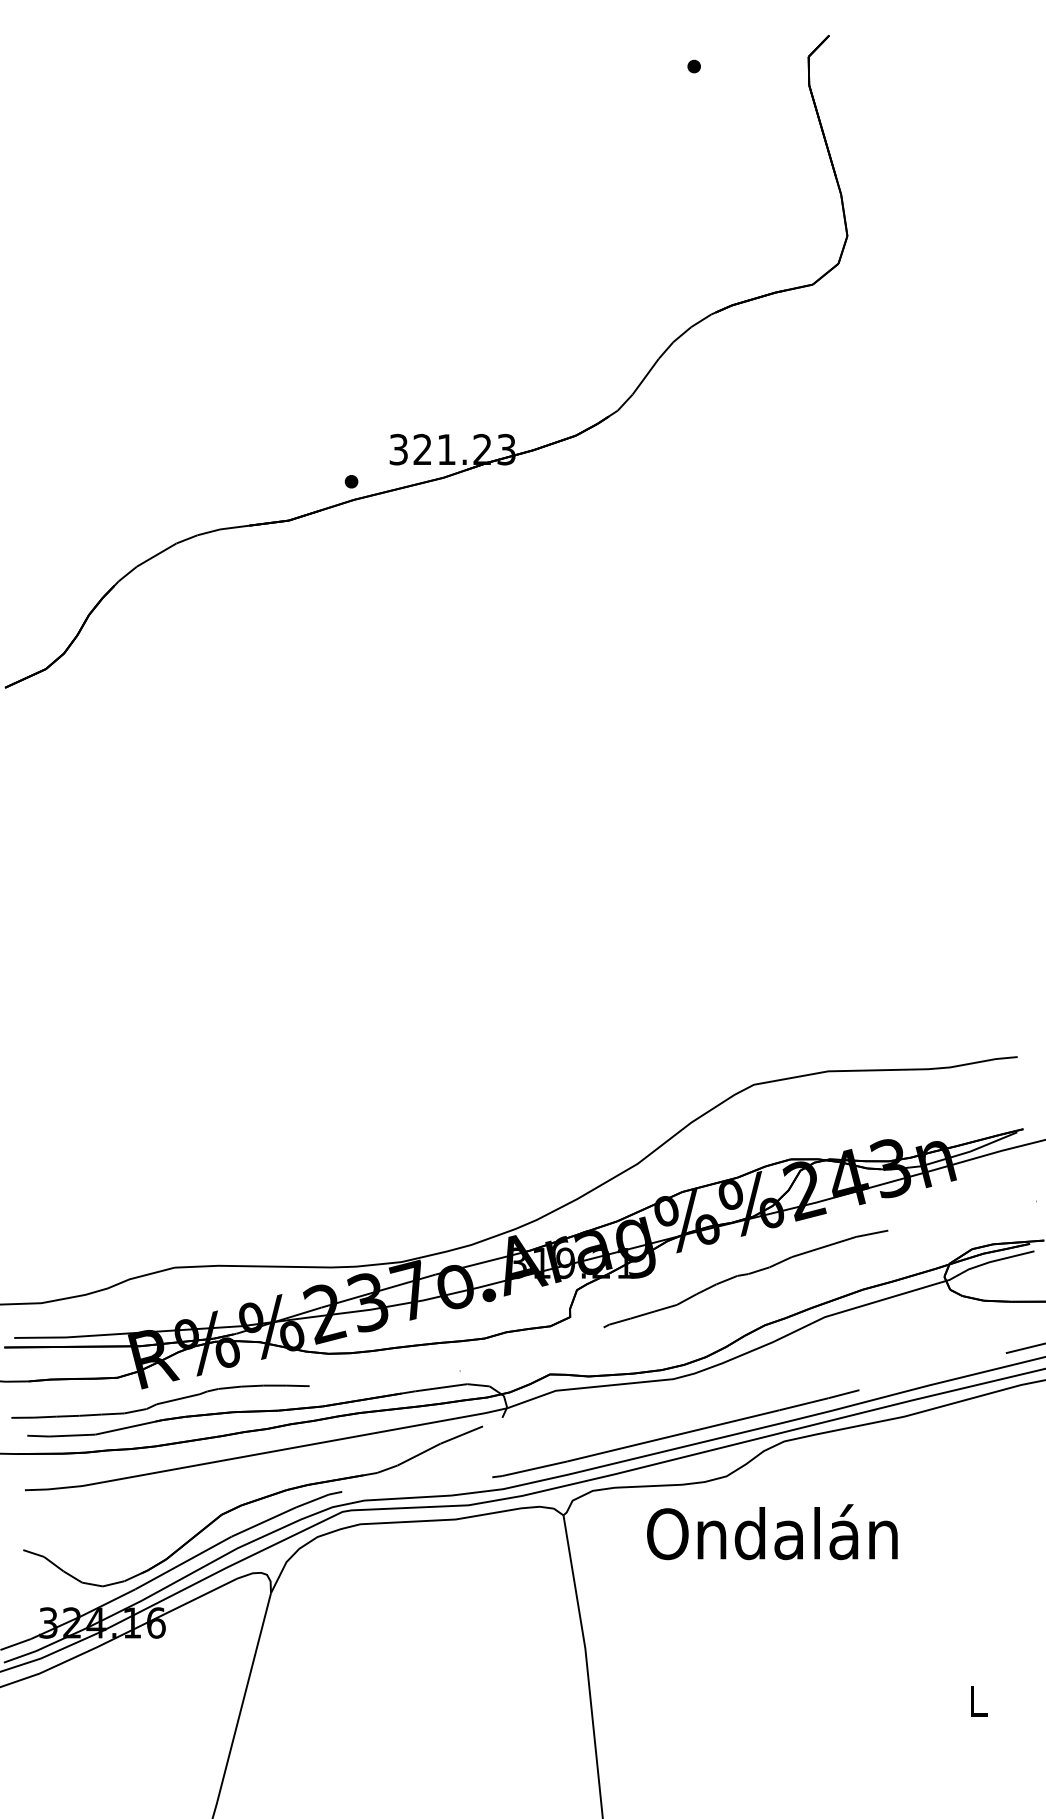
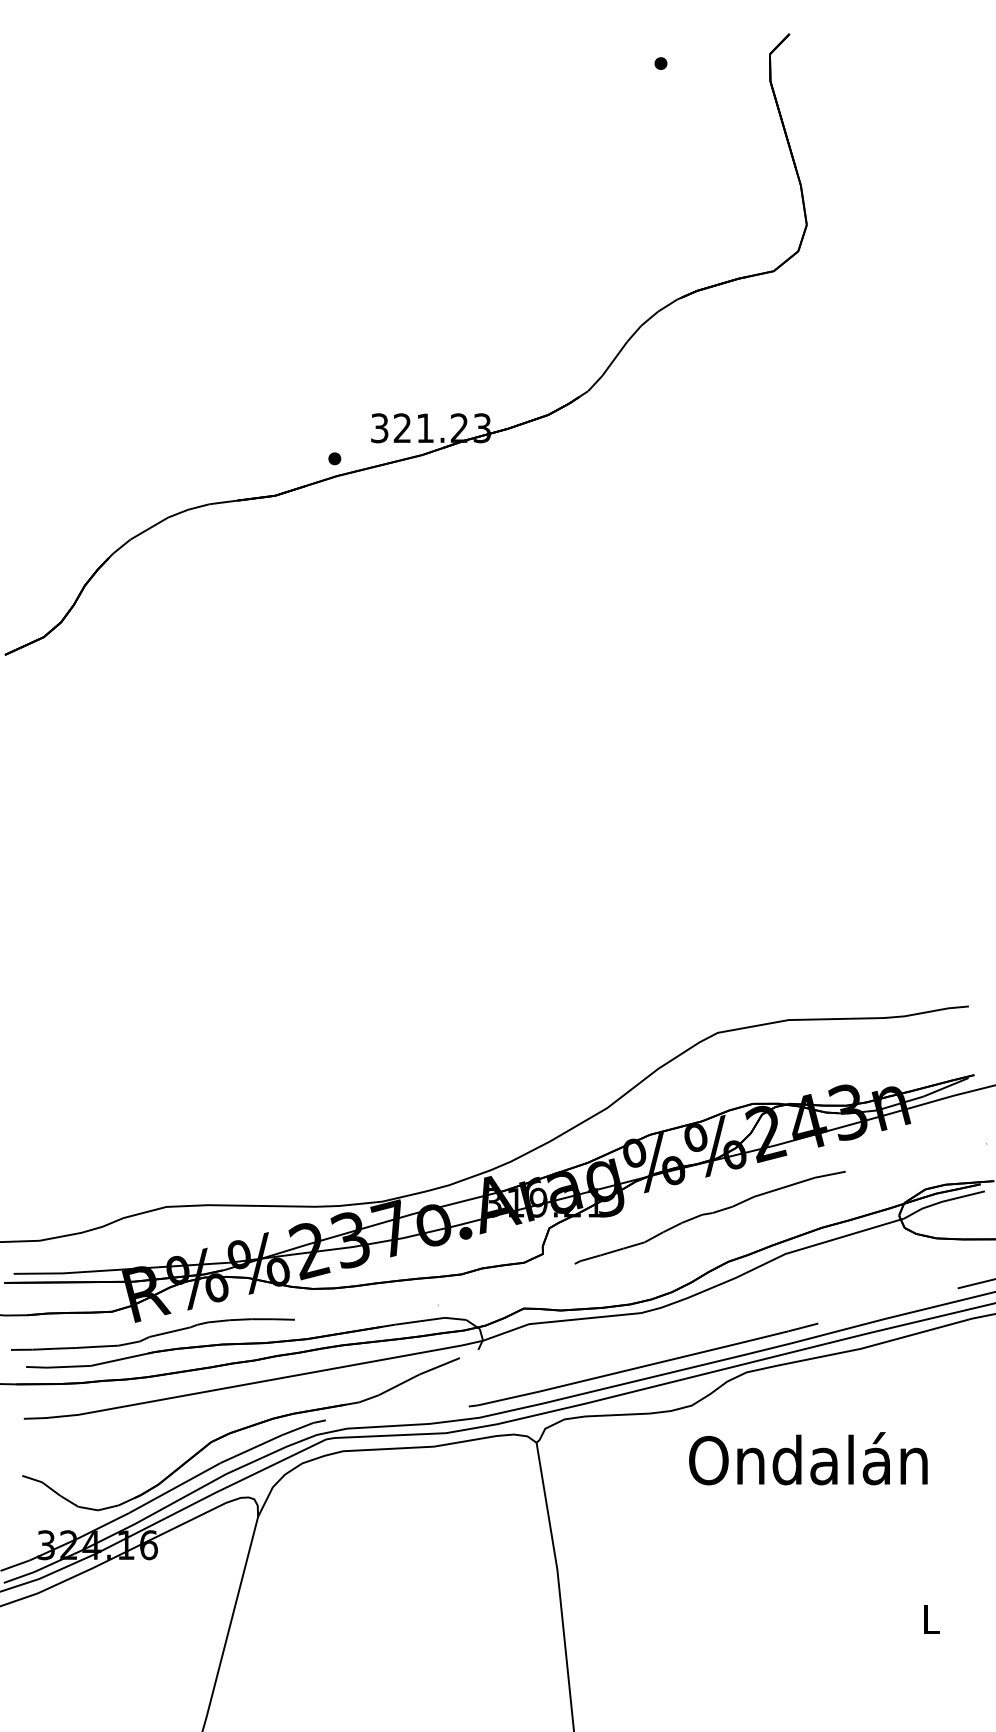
text: (772, 1531) -> (808, 1458), moved

